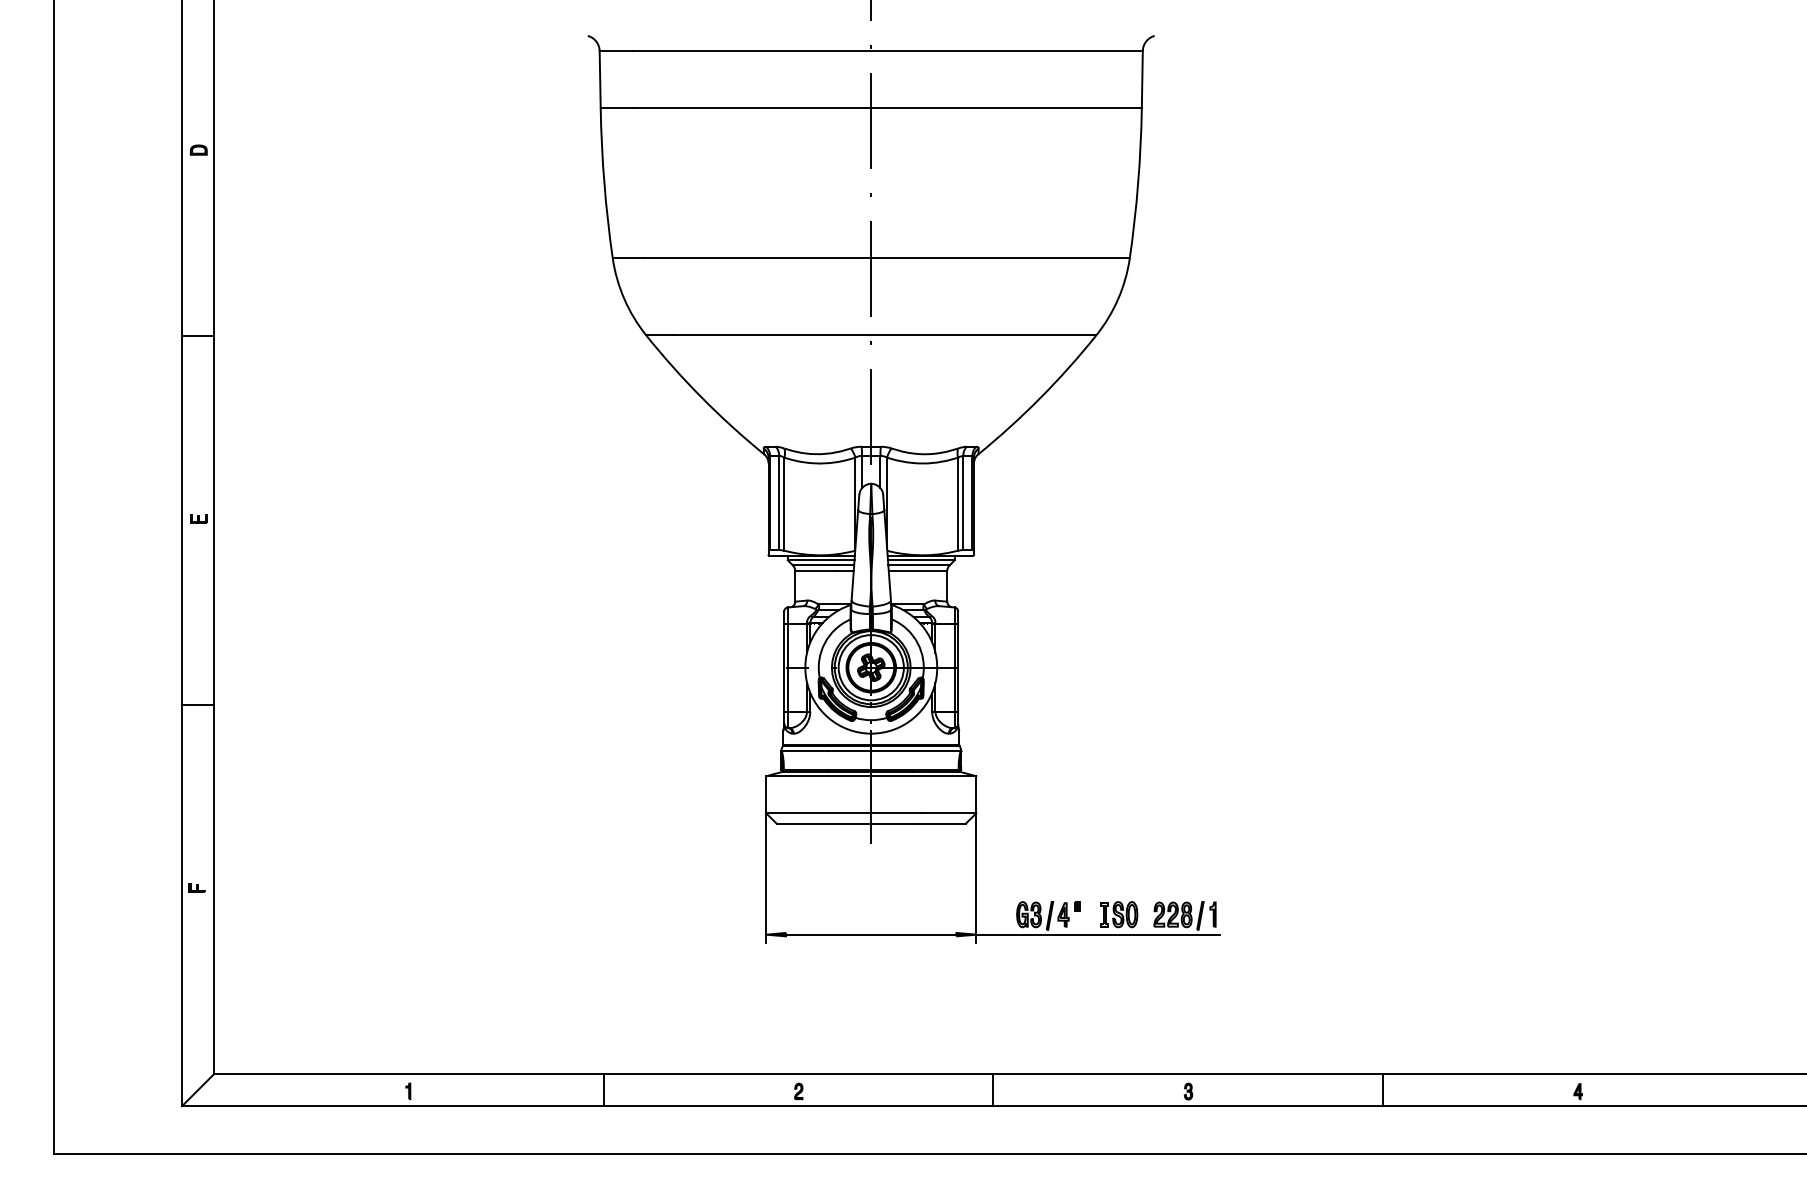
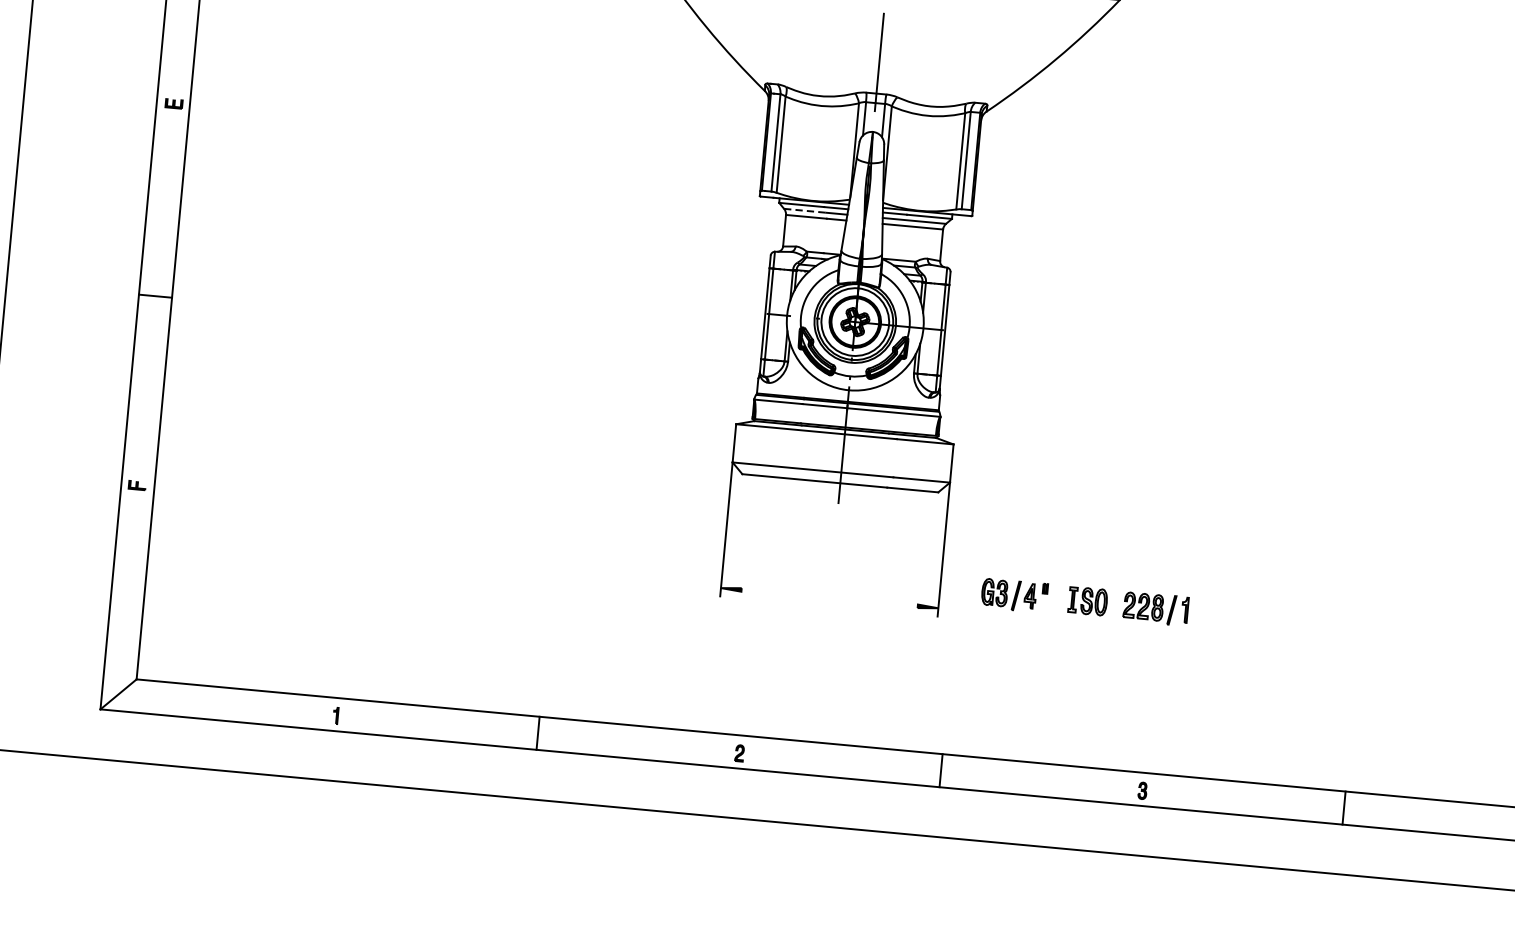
line: (813, 565) -> (805, 210), solid -> dashed
line: (871, 934) -> (829, 598), removed
line: (1098, 934) -> (1064, 619), removed

